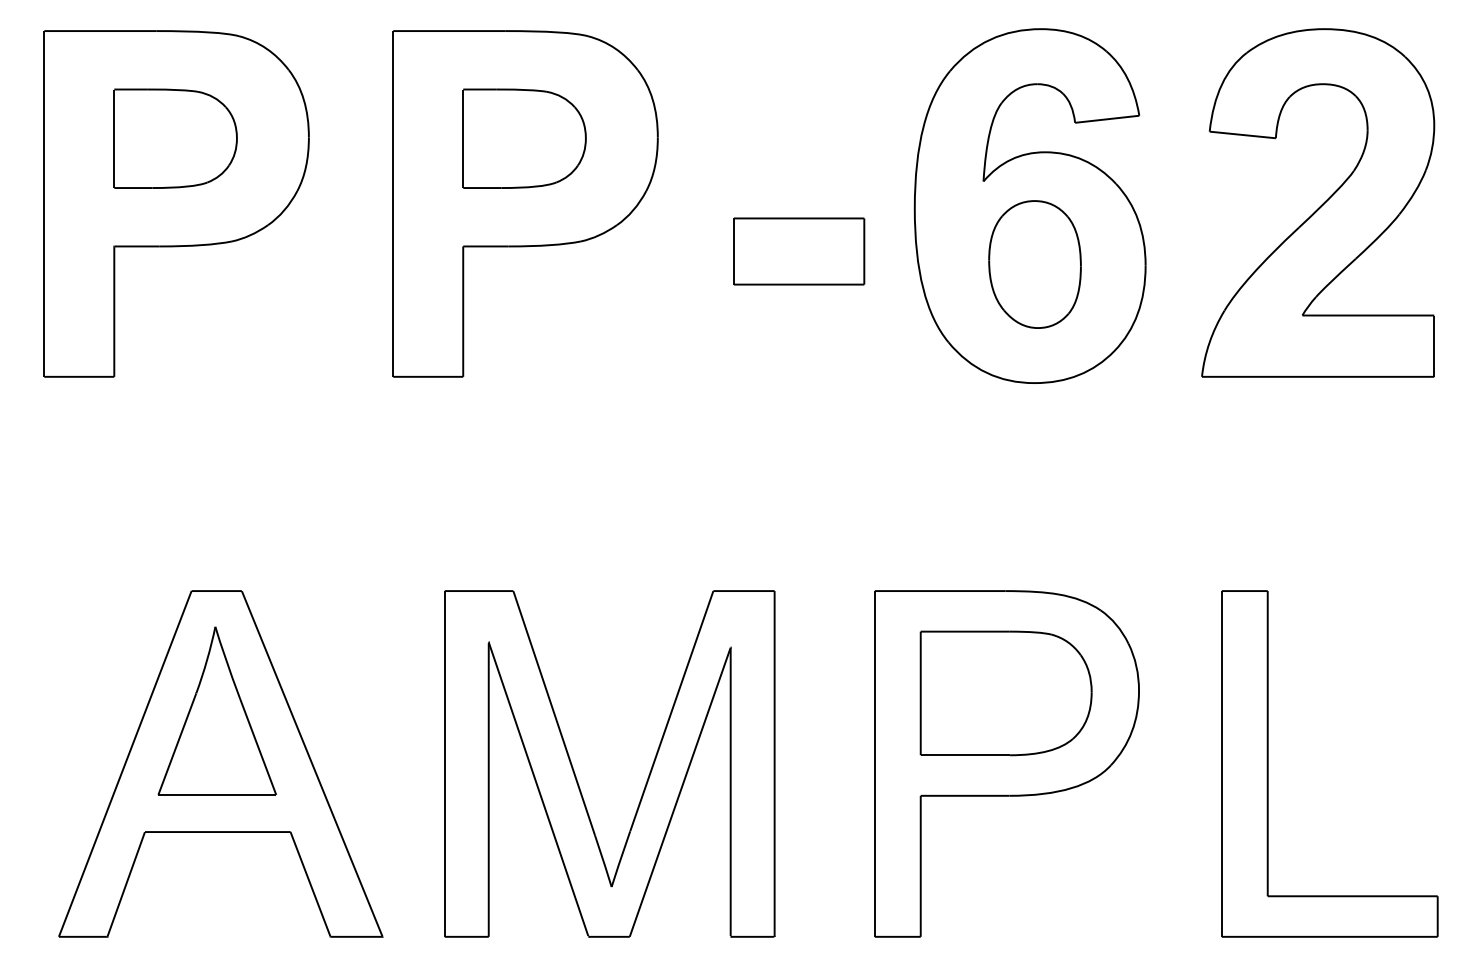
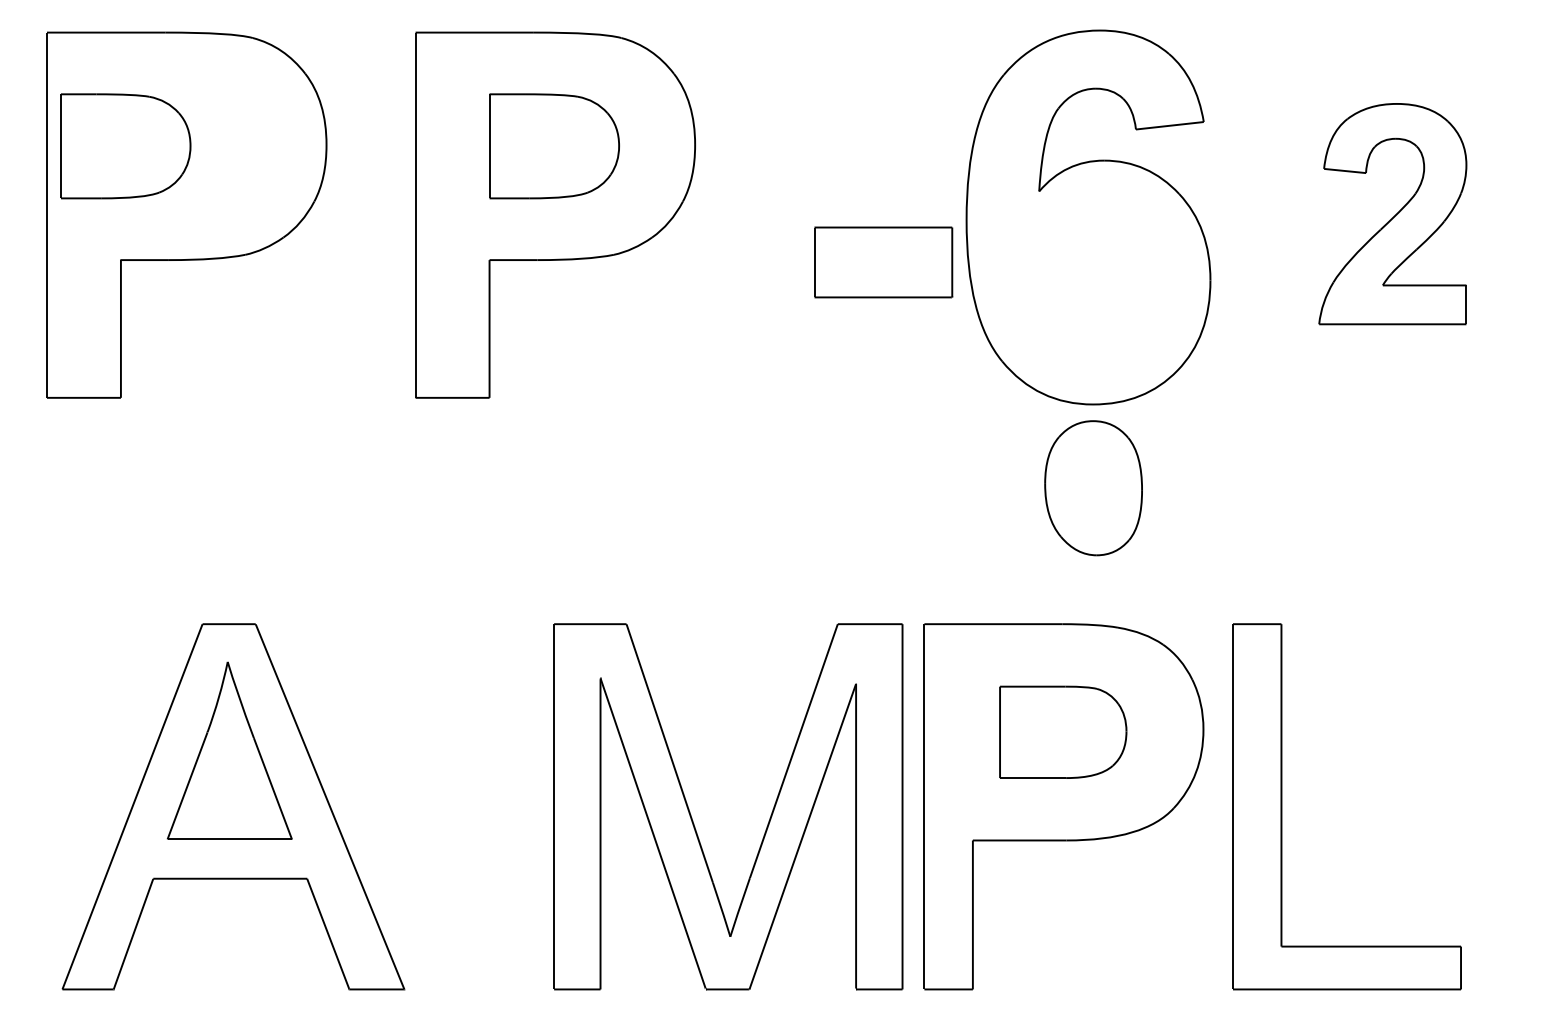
part: (175, 138) -> (125, 146), moved
part: (1317, 202) -> (1392, 213), size x0.6
part: (799, 251) -> (883, 262), moved
part: (1034, 264) -> (1093, 488), moved
part: (1006, 693) -> (1063, 732), size x0.7
part: (1268, 763) -> (1282, 806), moved
part: (575, 774) -> (692, 817), moved

